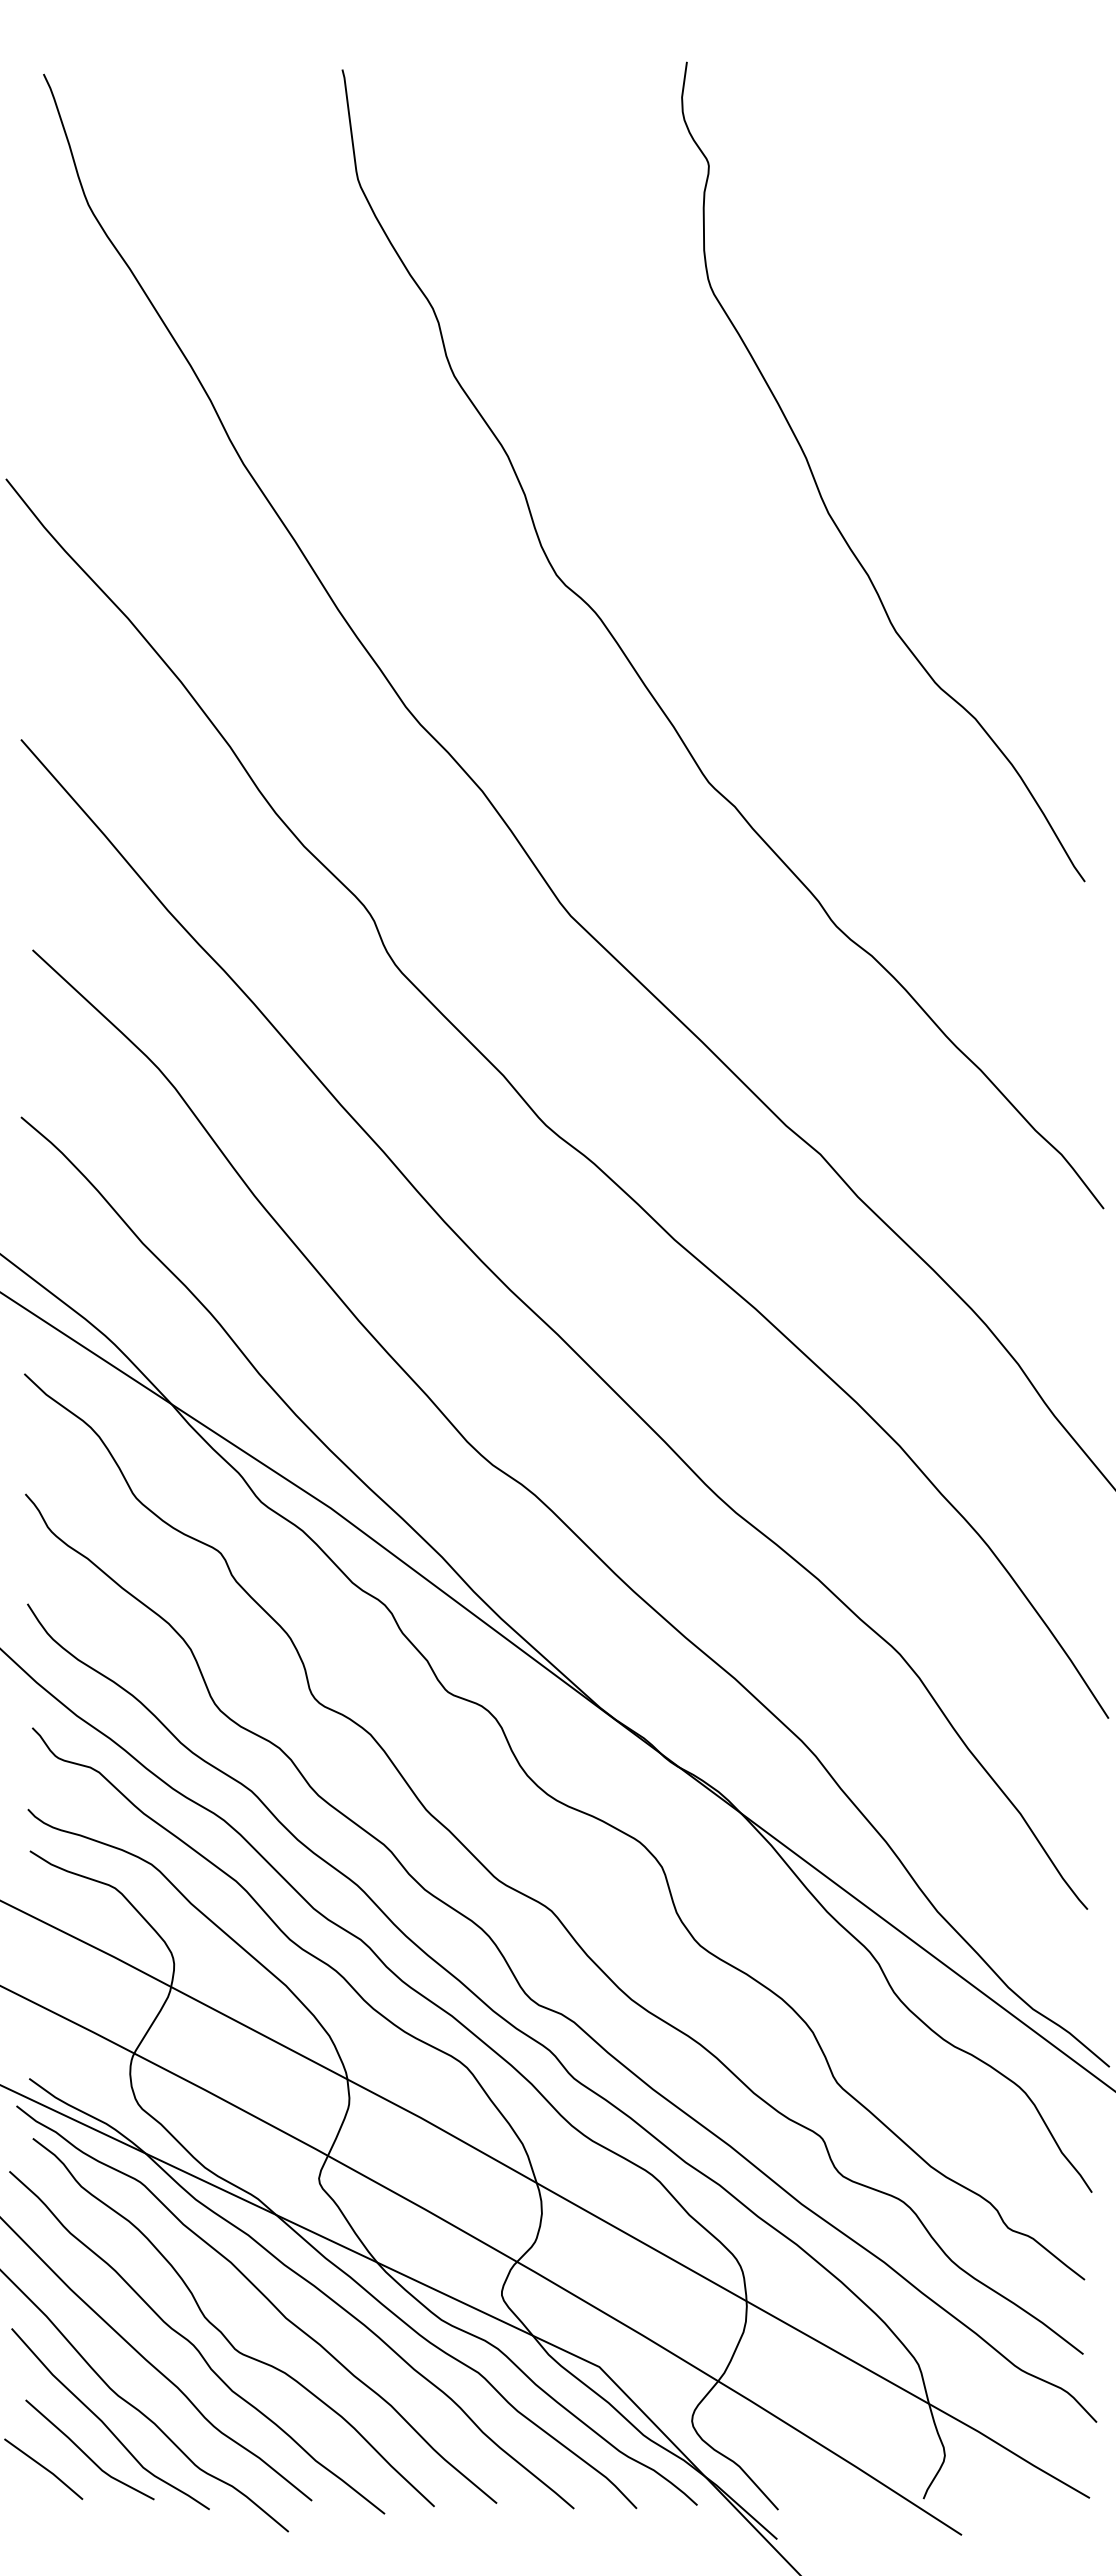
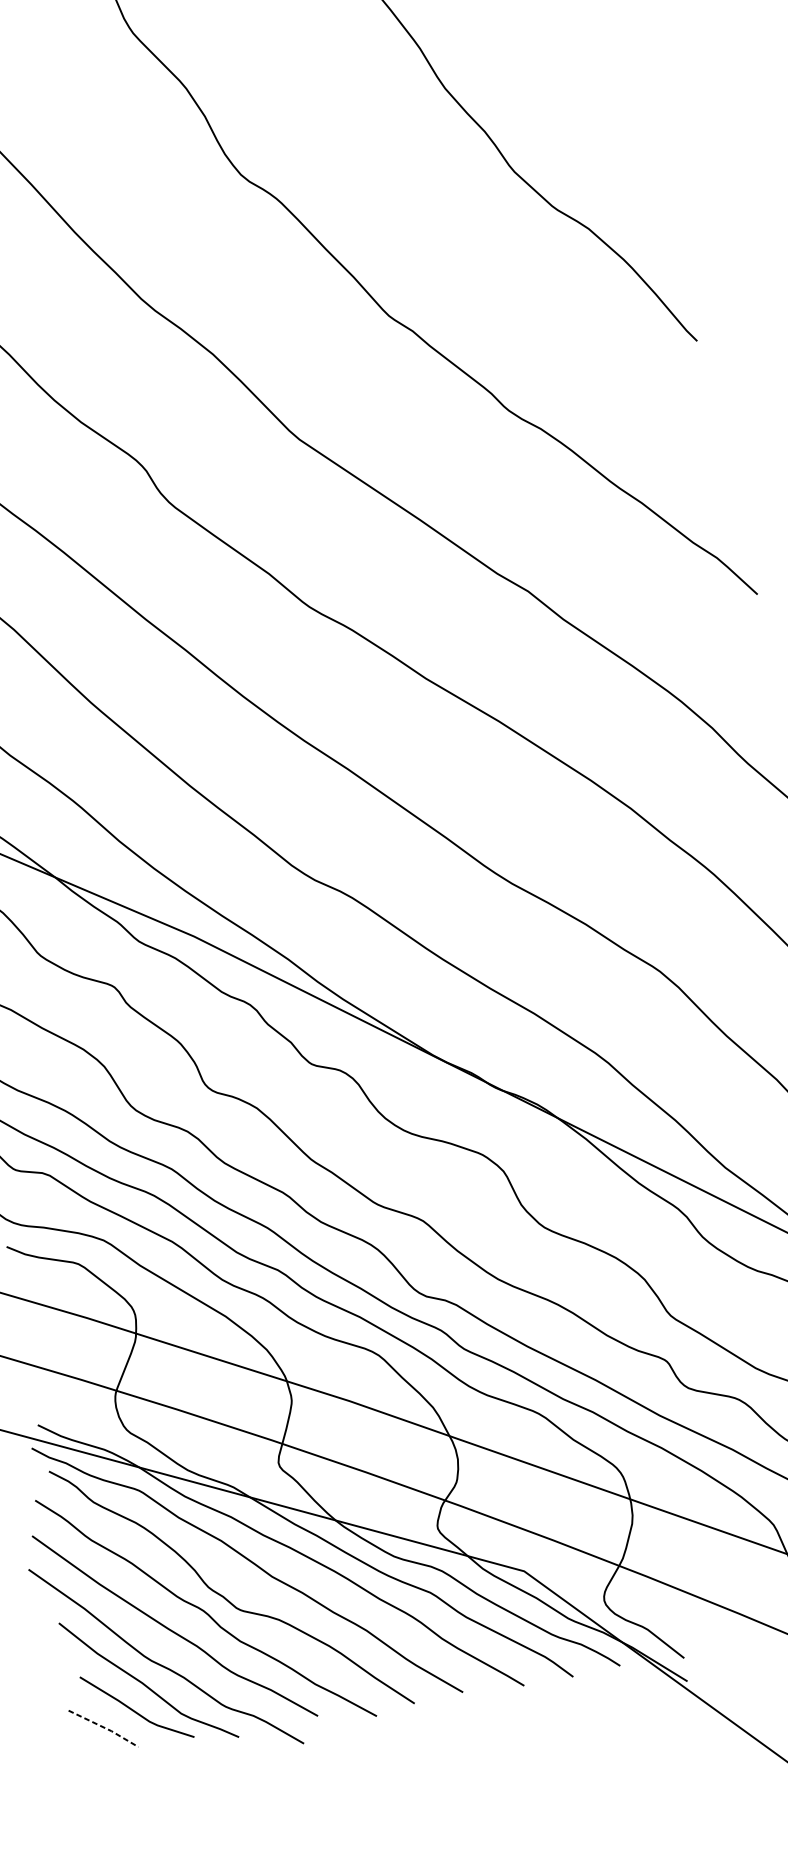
line: (45, 2468) -> (104, 1727), solid -> dashed

